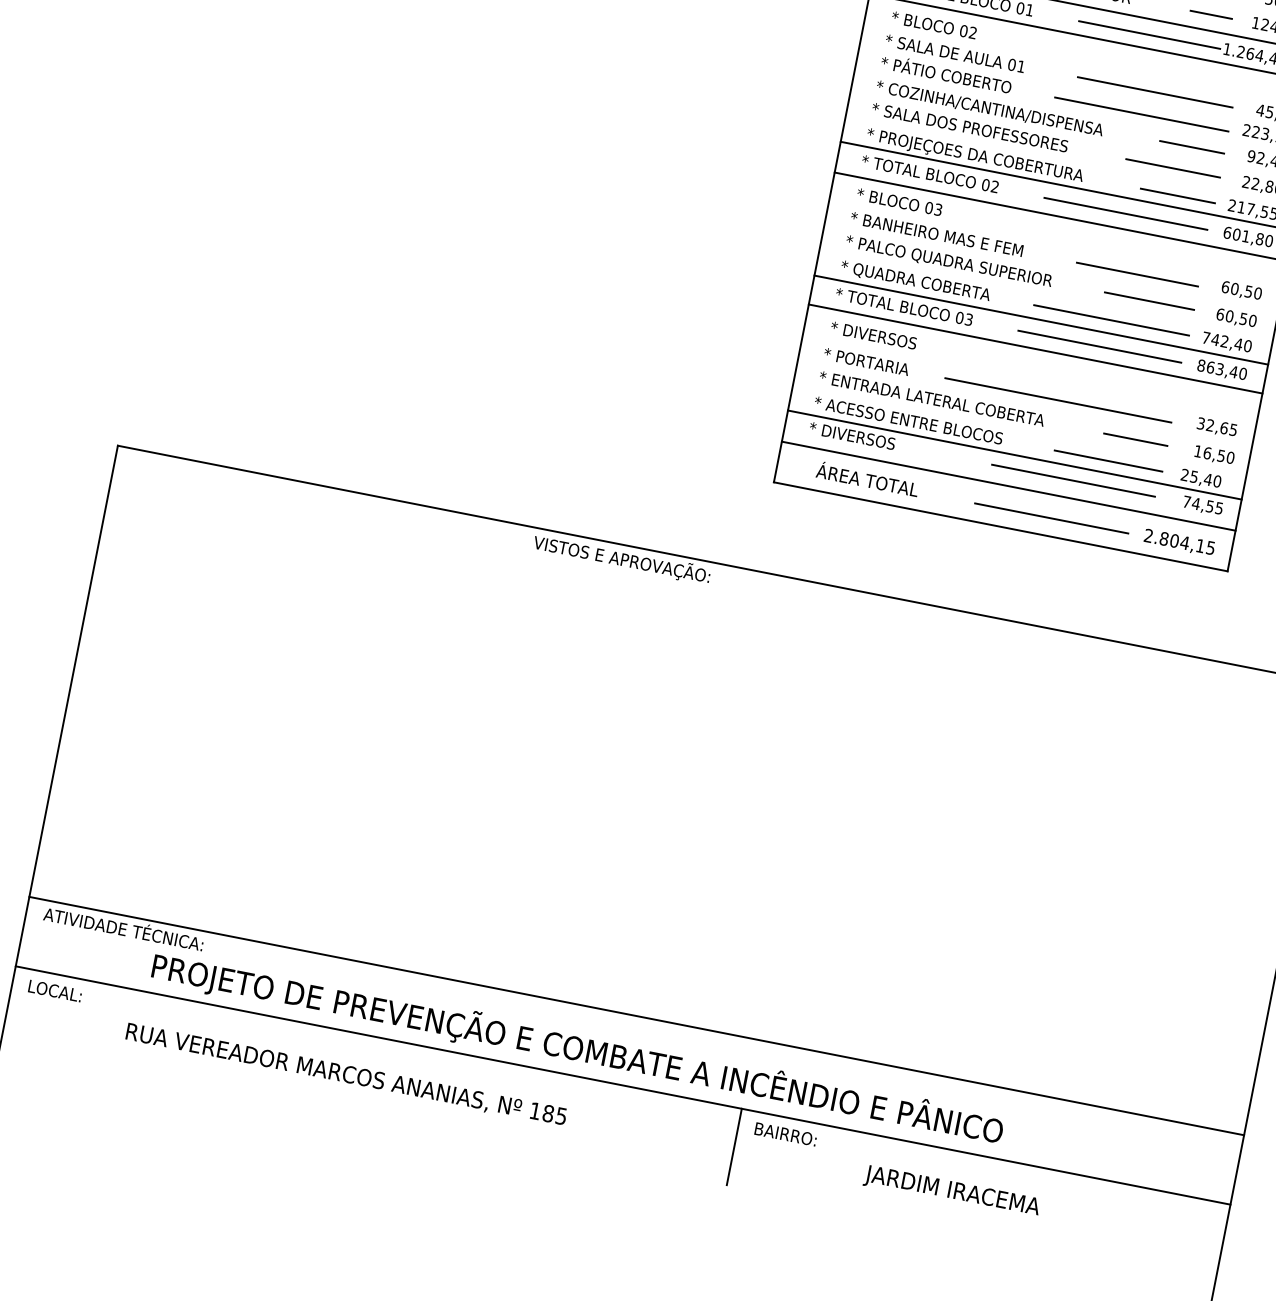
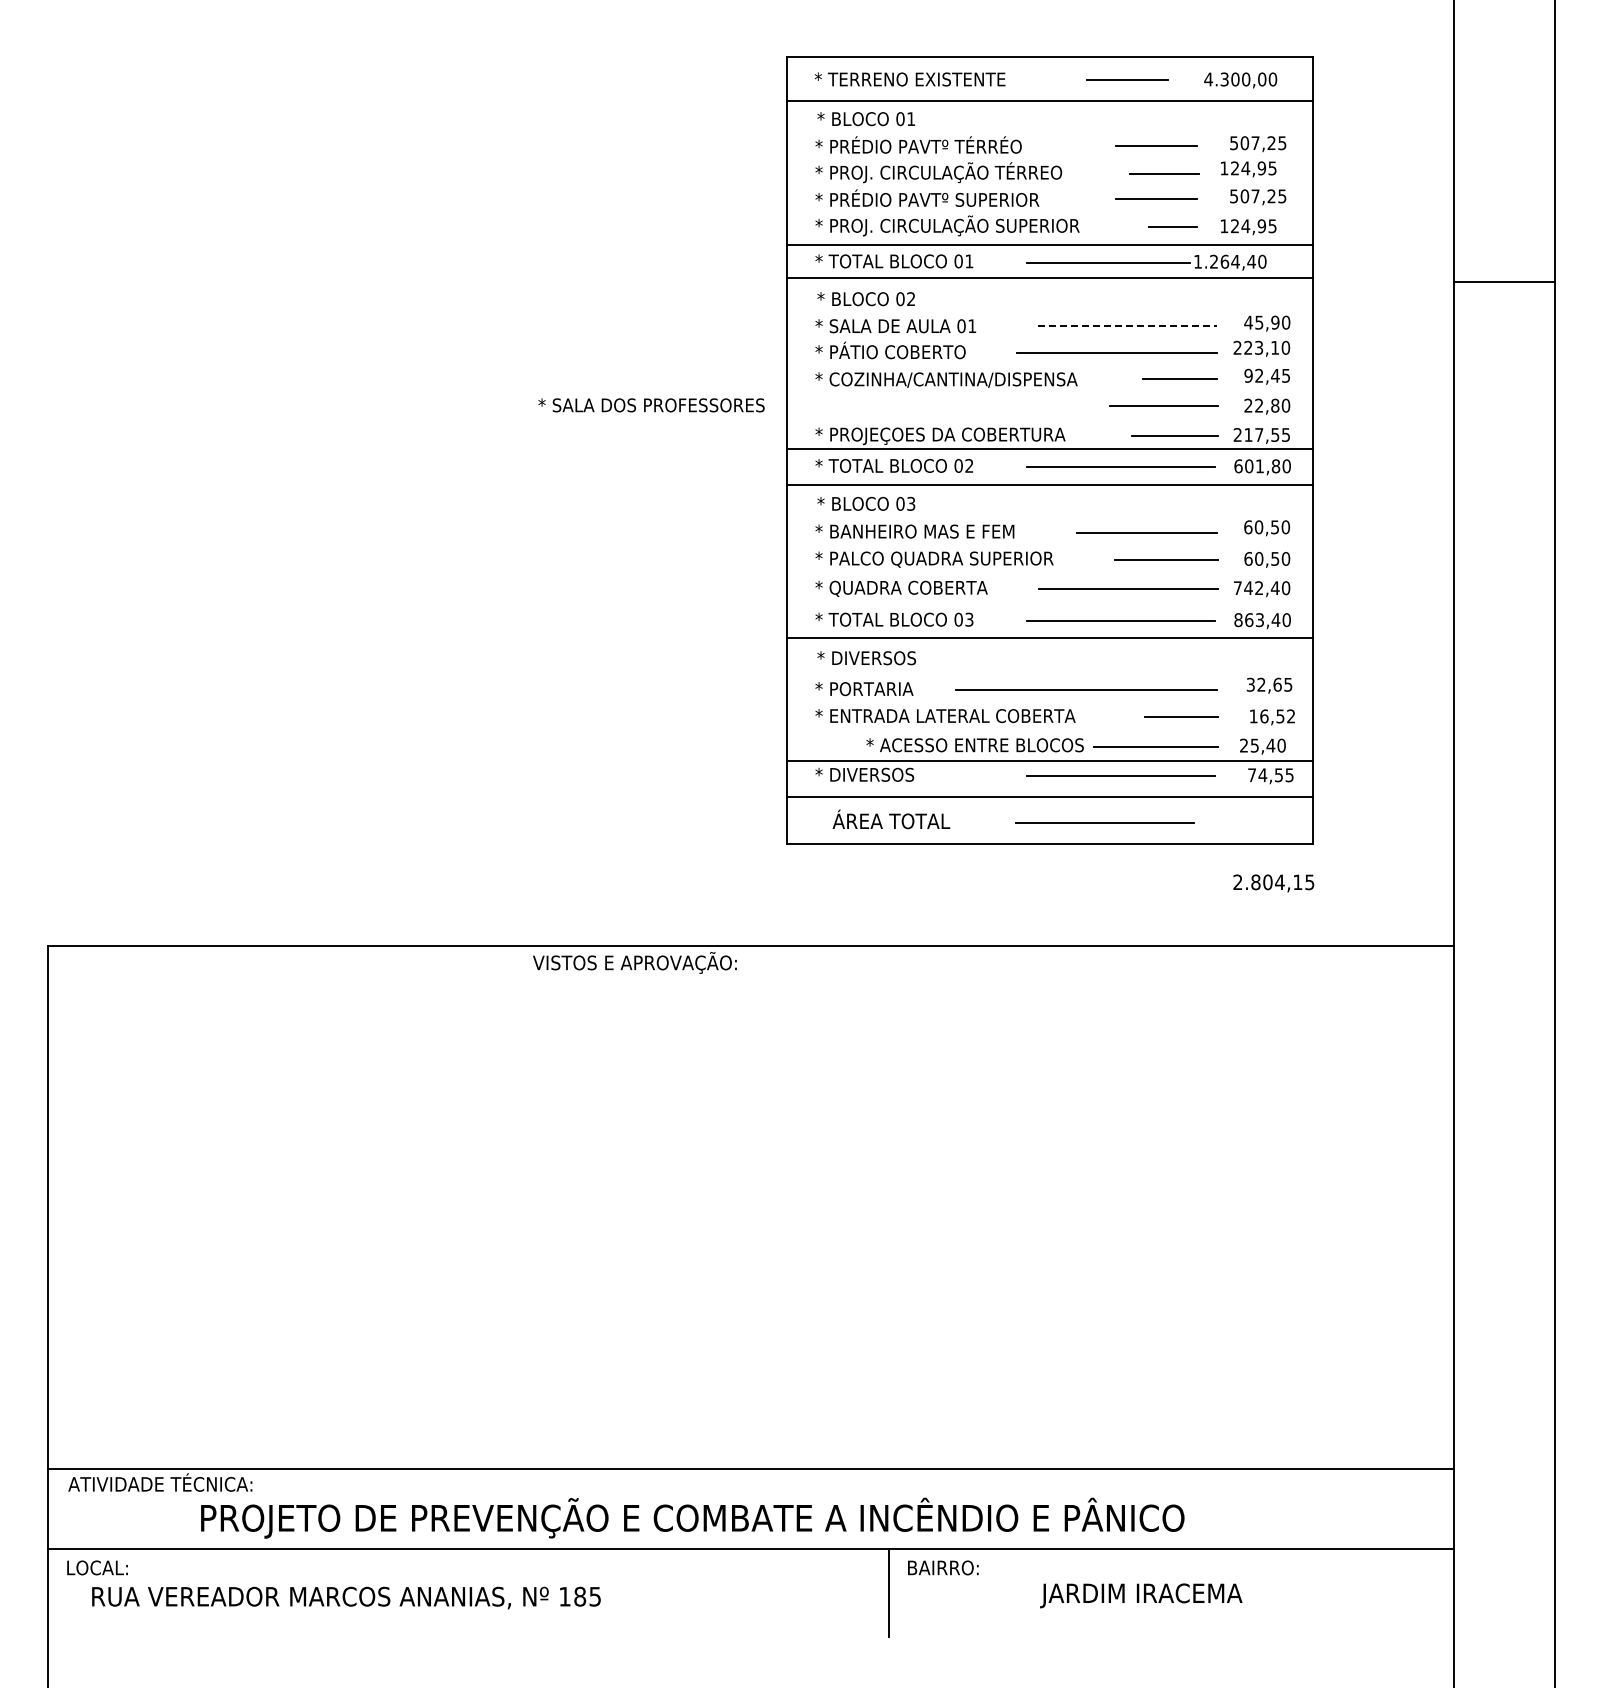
line: (1155, 92) -> (1127, 325), solid -> dashed
text: (970, 127) -> (651, 405), moved
line: (1040, 320) -> (1049, 604), removed
text: (908, 420) -> (974, 745), moved
text: (1230, 457) -> (1291, 716), 16,50 -> 16,52
text: (1179, 542) -> (1273, 883), moved
text: (346, 1074) -> (346, 1597), moved

